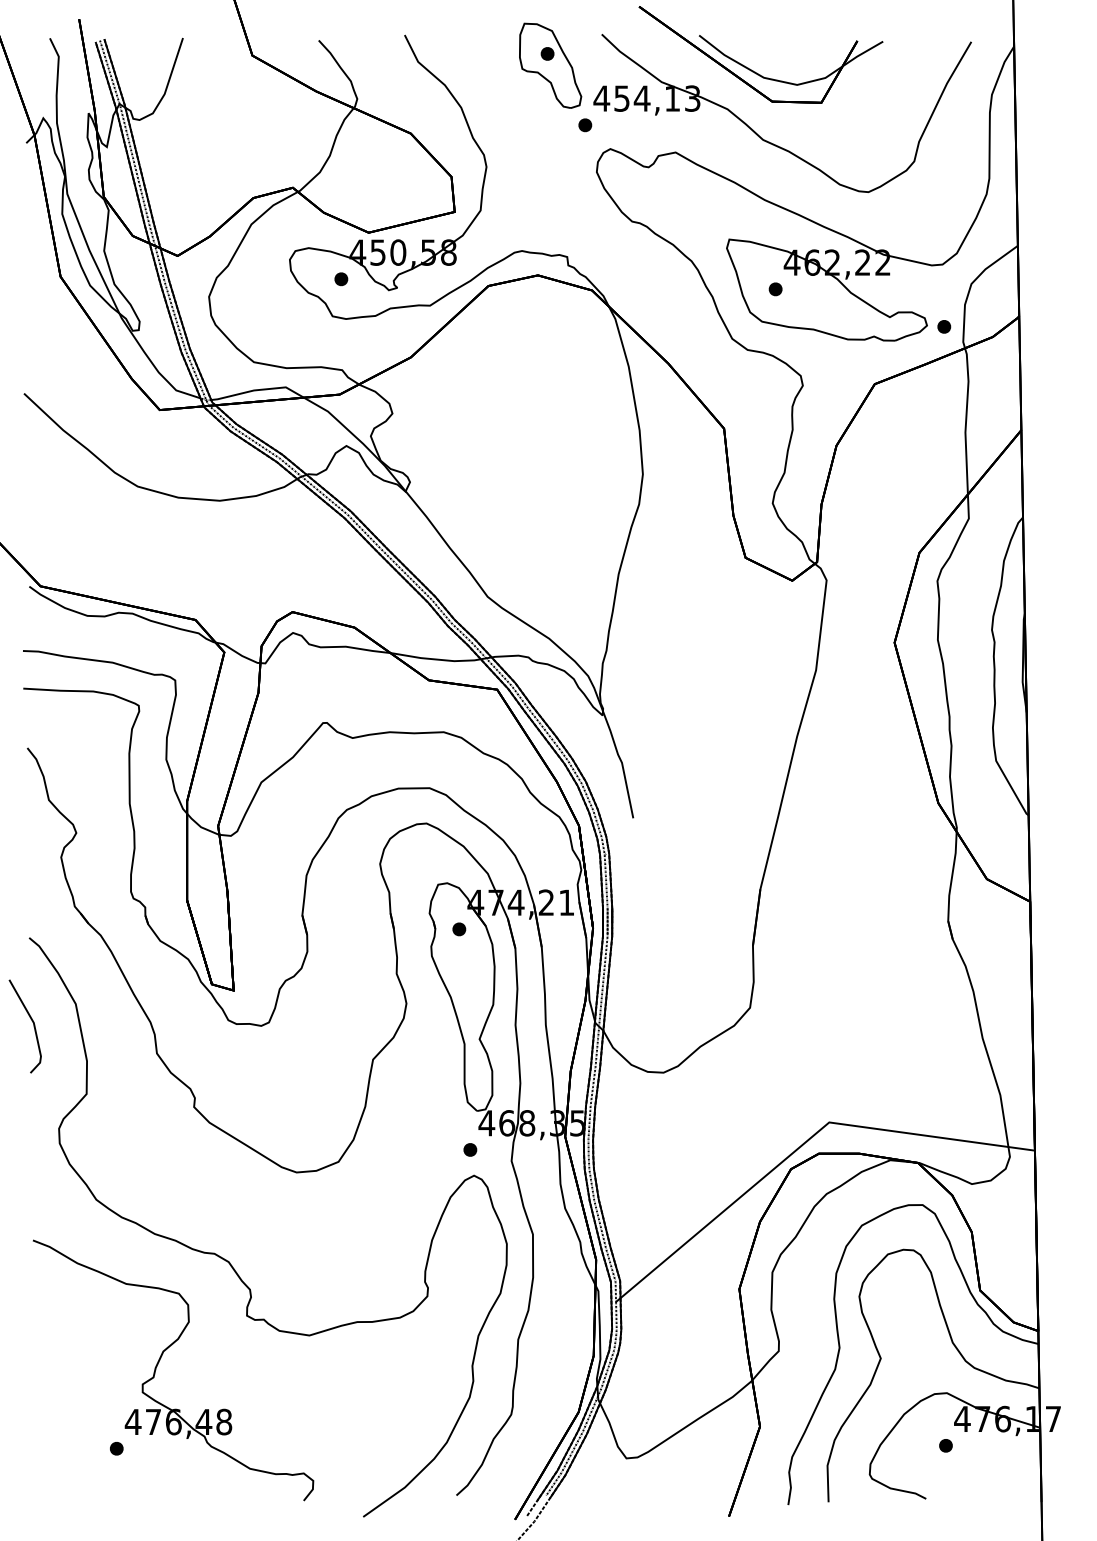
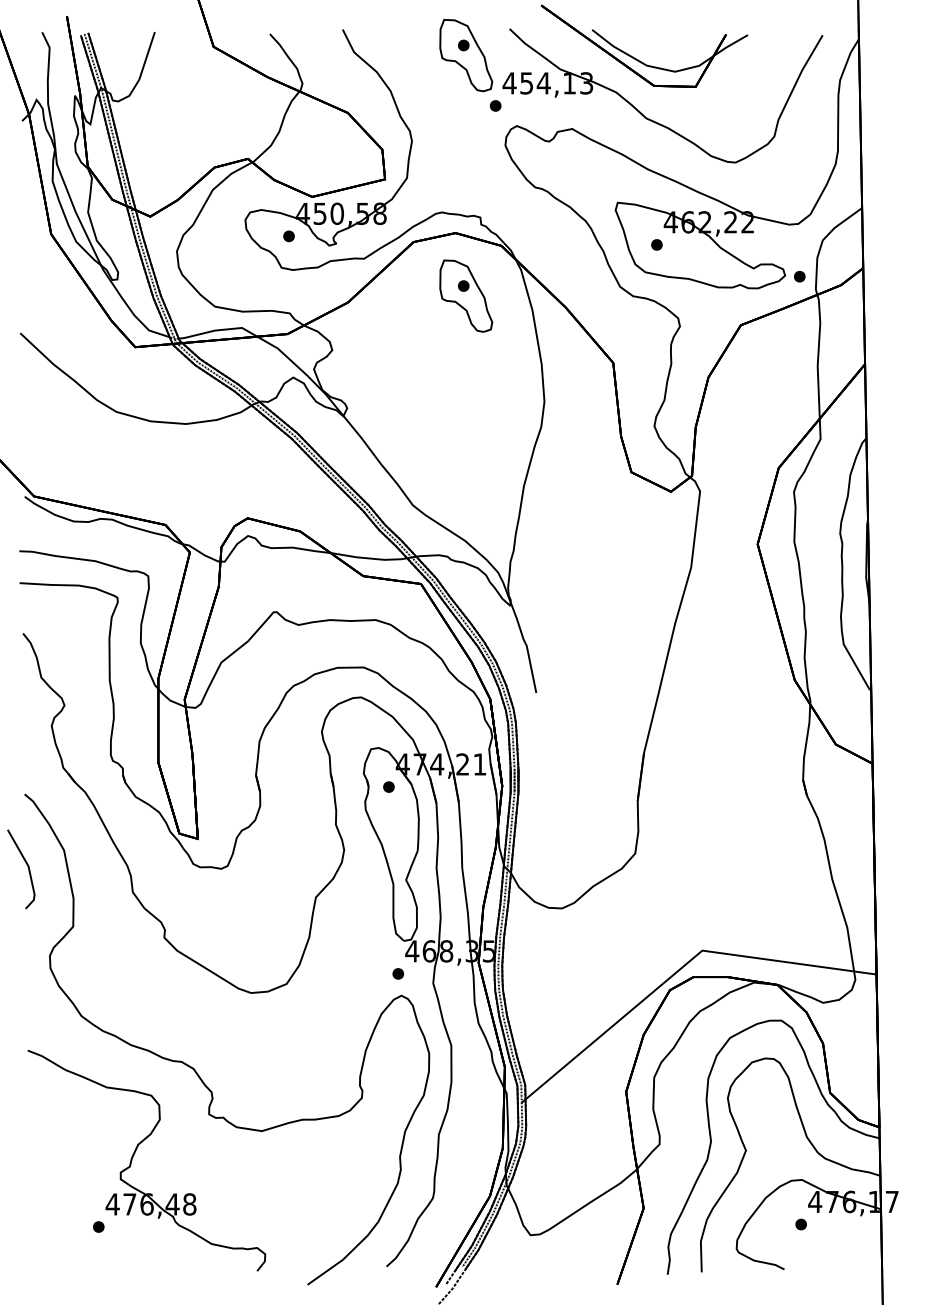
part: (550, 349) -> (466, 295), added

